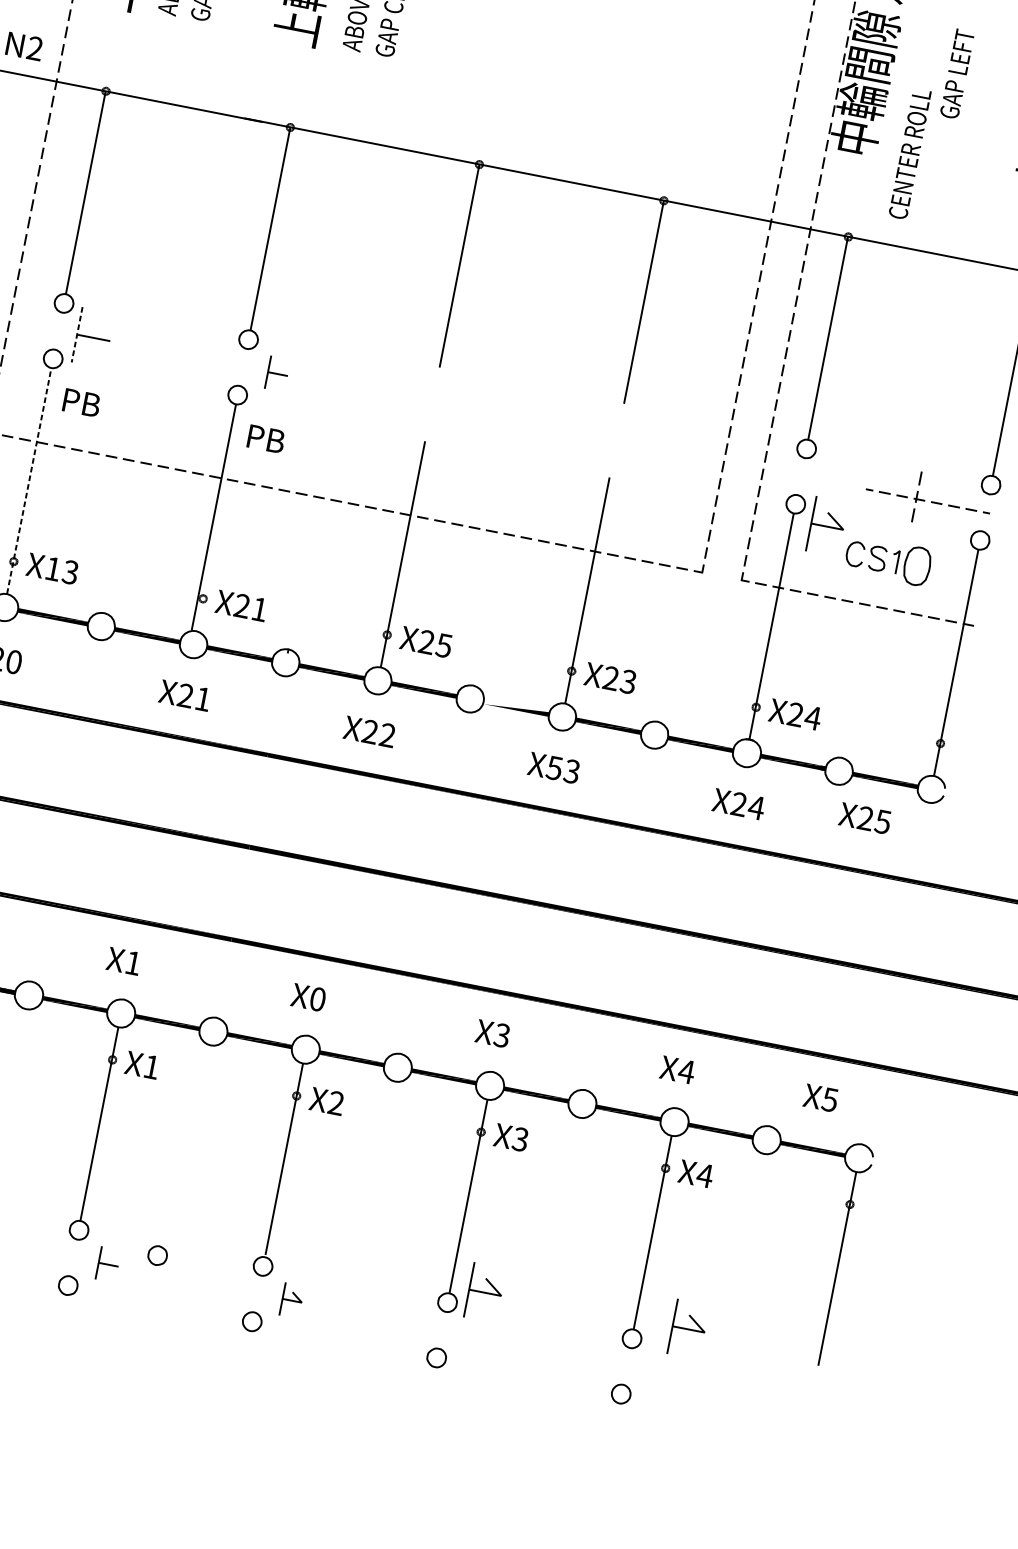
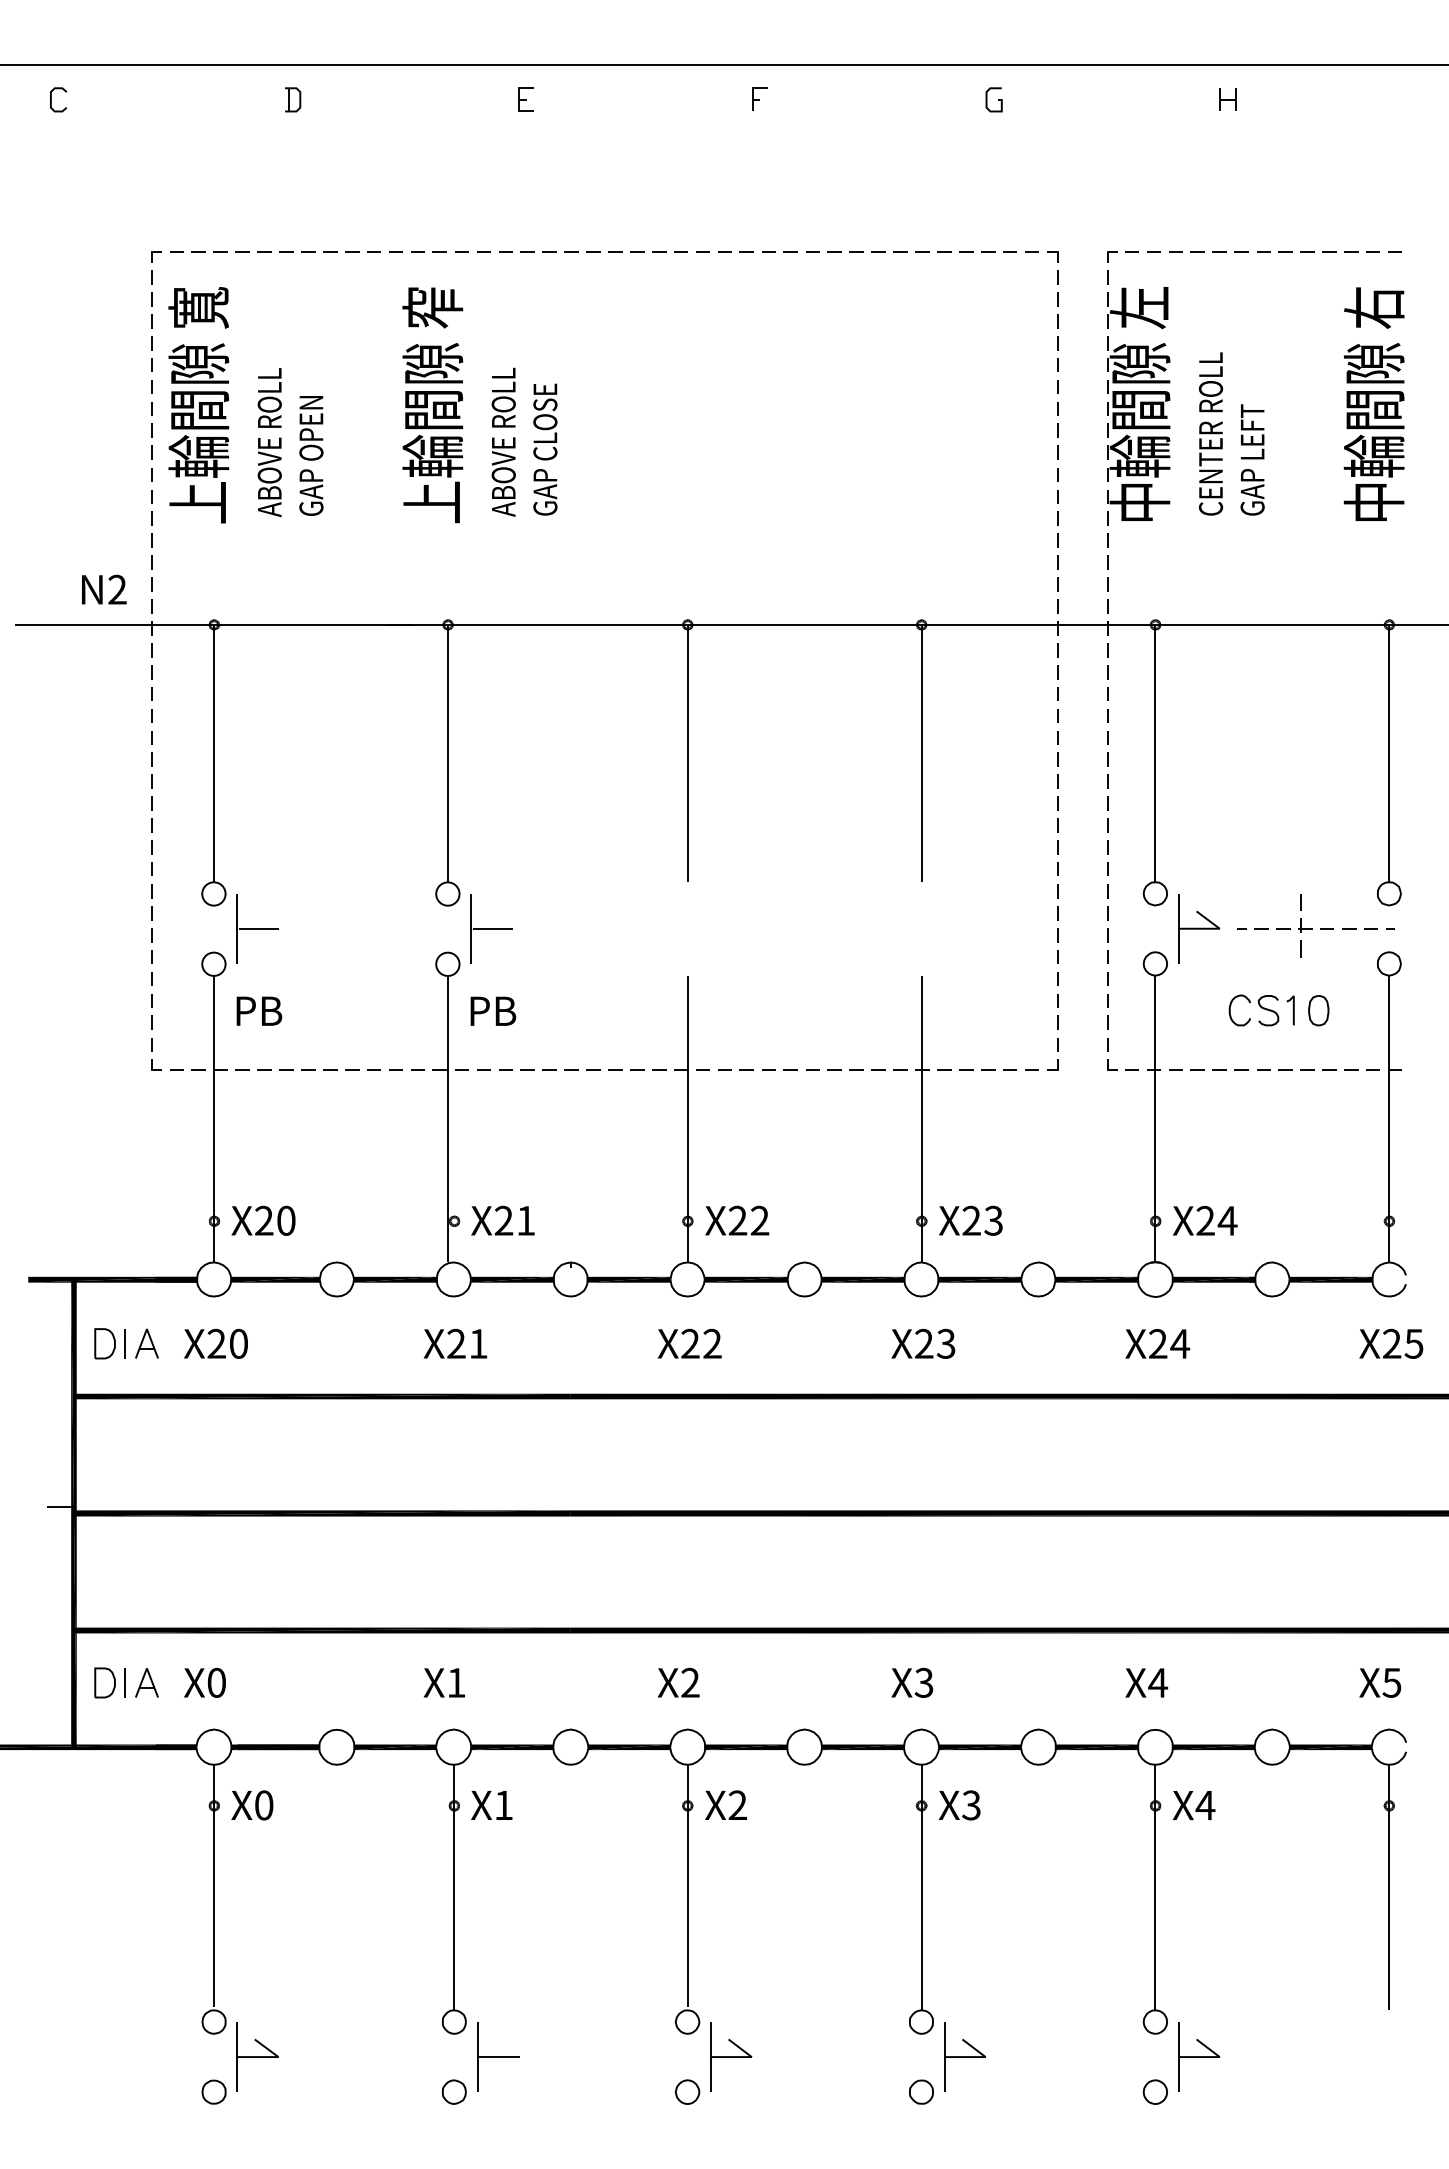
text: (957, 73) -> (1252, 459), moved
text: (909, 153) -> (1210, 433), moved
line: (77, 335) -> (237, 929), dashed -> solid
part: (277, 373) -> (491, 928), size x1.67
line: (29, 480) -> (213, 1118), dashed -> solid
part: (827, 526) -> (1199, 928), moved
part: (917, 566) -> (1318, 1010), size x0.62
text: (62, 570) -> (275, 1220), X13 -> X20
text: (443, 645) -> (759, 1220), X25 -> X22
fill: (516, 708) -> (863, 1279), added
text: (554, 767) -> (923, 1343), X53 -> X23
text: (865, 818) -> (1391, 1343), moved
text: (317, 999) -> (690, 1682), X0 -> X2
text: (821, 1097) -> (1380, 1682), moved
part: (157, 1255) -> (555, 2033), removed
part: (108, 1264) -> (498, 2056), size x1.67
part: (484, 1292) -> (964, 2056), moved
part: (292, 1300) -> (731, 2056), size x1.67
part: (688, 1329) -> (1199, 2056), moved

